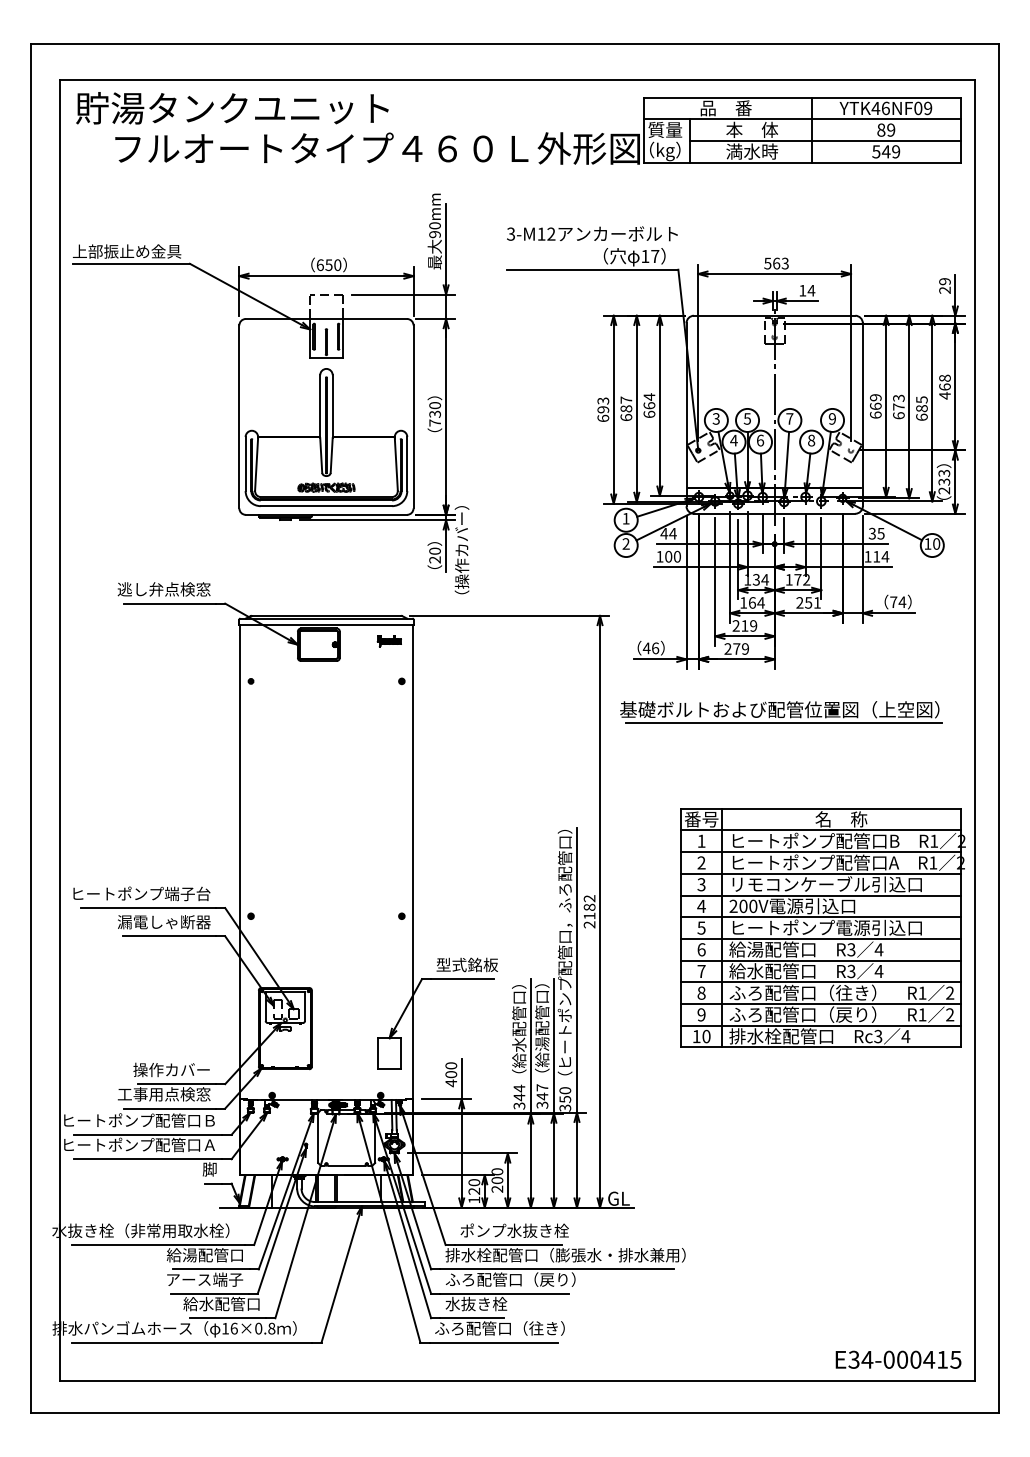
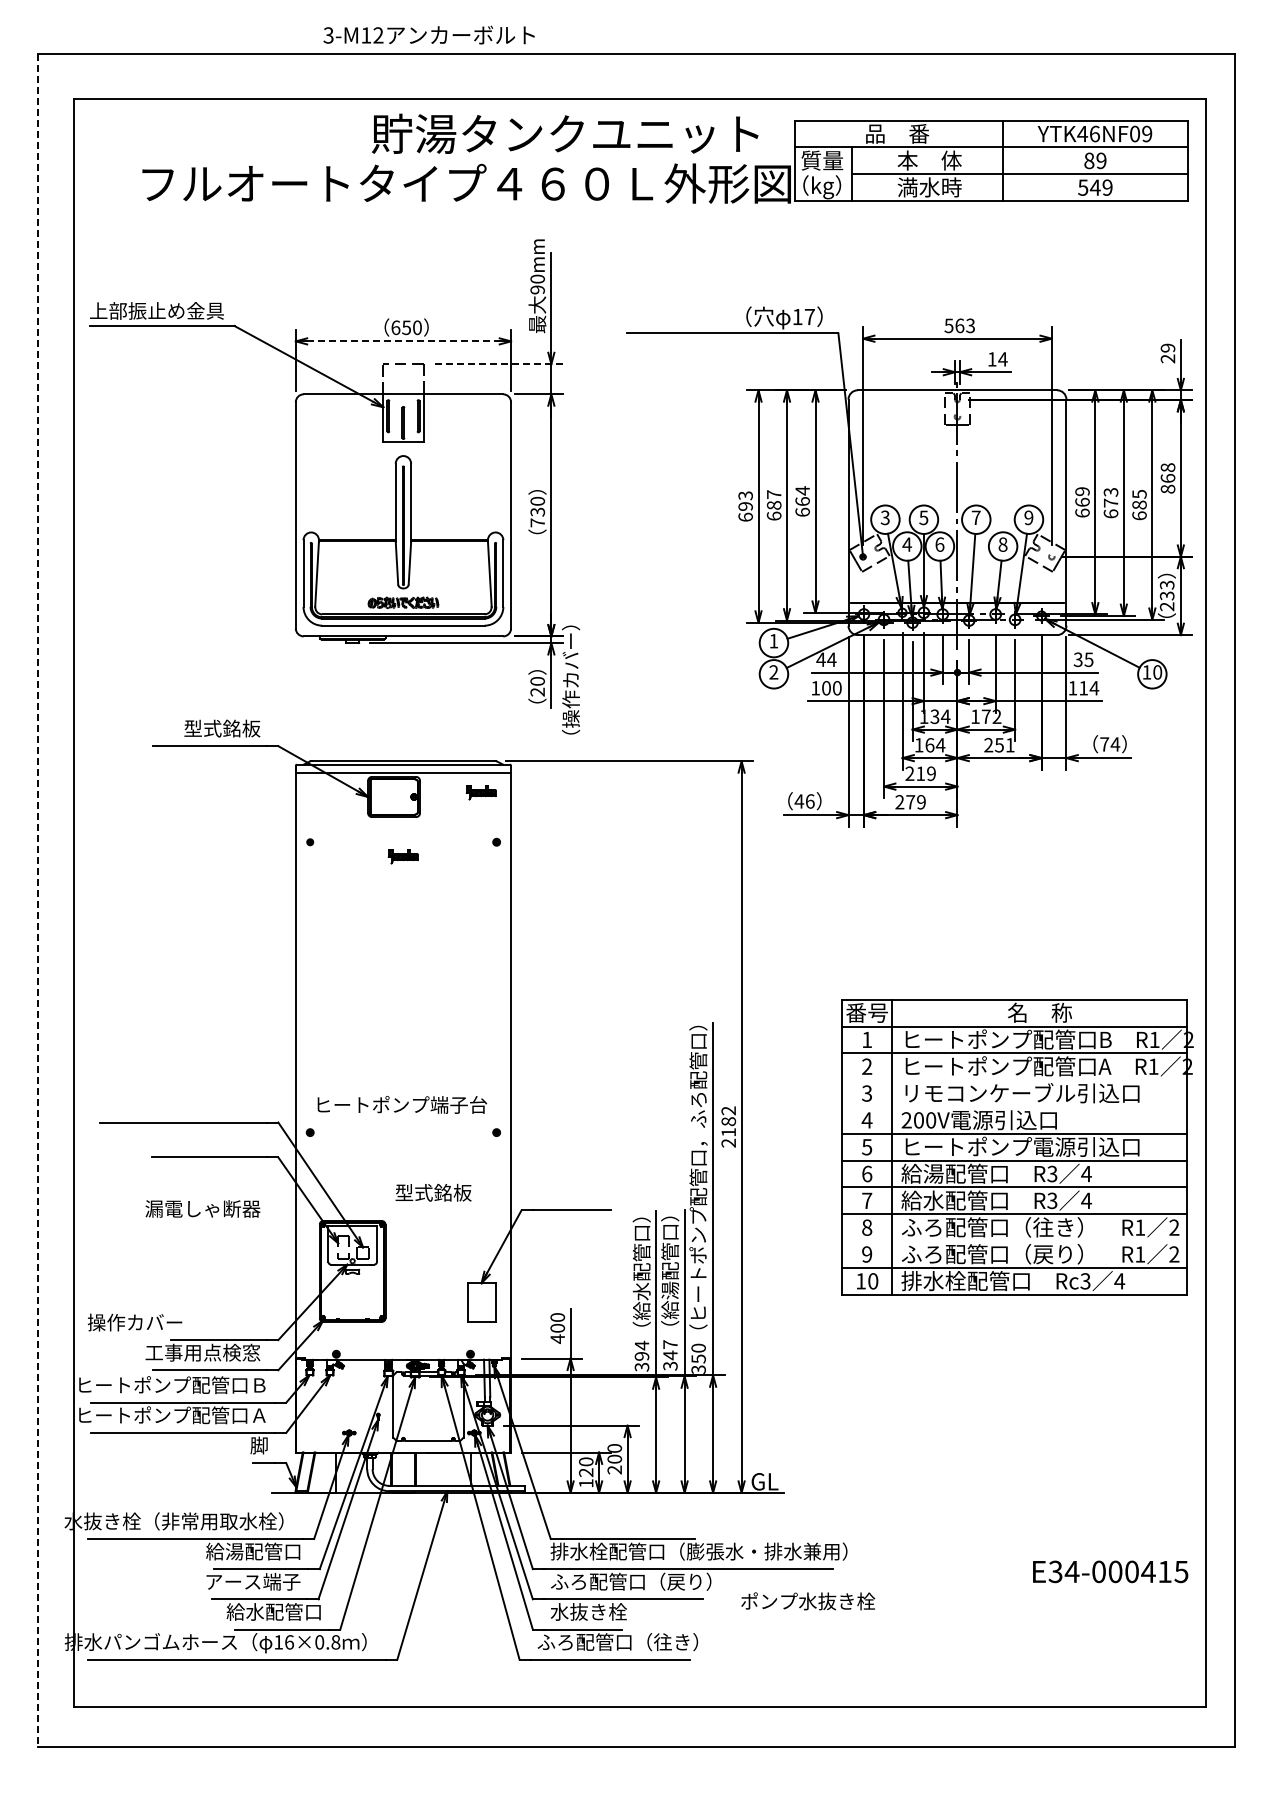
text: (232, 107) -> (565, 133), moved
text: (591, 233) -> (428, 34), moved
line: (326, 276) -> (403, 341), solid -> dashed
line: (403, 294) -> (498, 364), solid -> dashed
text: (944, 396) -> (1167, 489), 468 -> 868
text: (163, 589) -> (202, 728), 逃し弁点検窓 -> 型式銘板
part: (325, 692) -> (402, 856), added
part: (781, 712) -> (965, 880), removed
line: (30, 728) -> (37, 900), solid -> dashed
line: (820, 874) -> (1014, 1080), removed
text: (141, 893) -> (401, 1104), moved
line: (820, 895) -> (1014, 1107), removed
text: (163, 921) -> (202, 1208), moved
text: (467, 964) -> (433, 1192), moved
line: (820, 1004) -> (1014, 1241), removed
text: (171, 1069) -> (135, 1322), moved
text: (519, 1097) -> (641, 1356), 344 -> 394
text: (515, 1230) -> (808, 1601), moved
text: (898, 1359) -> (1110, 1571), moved

